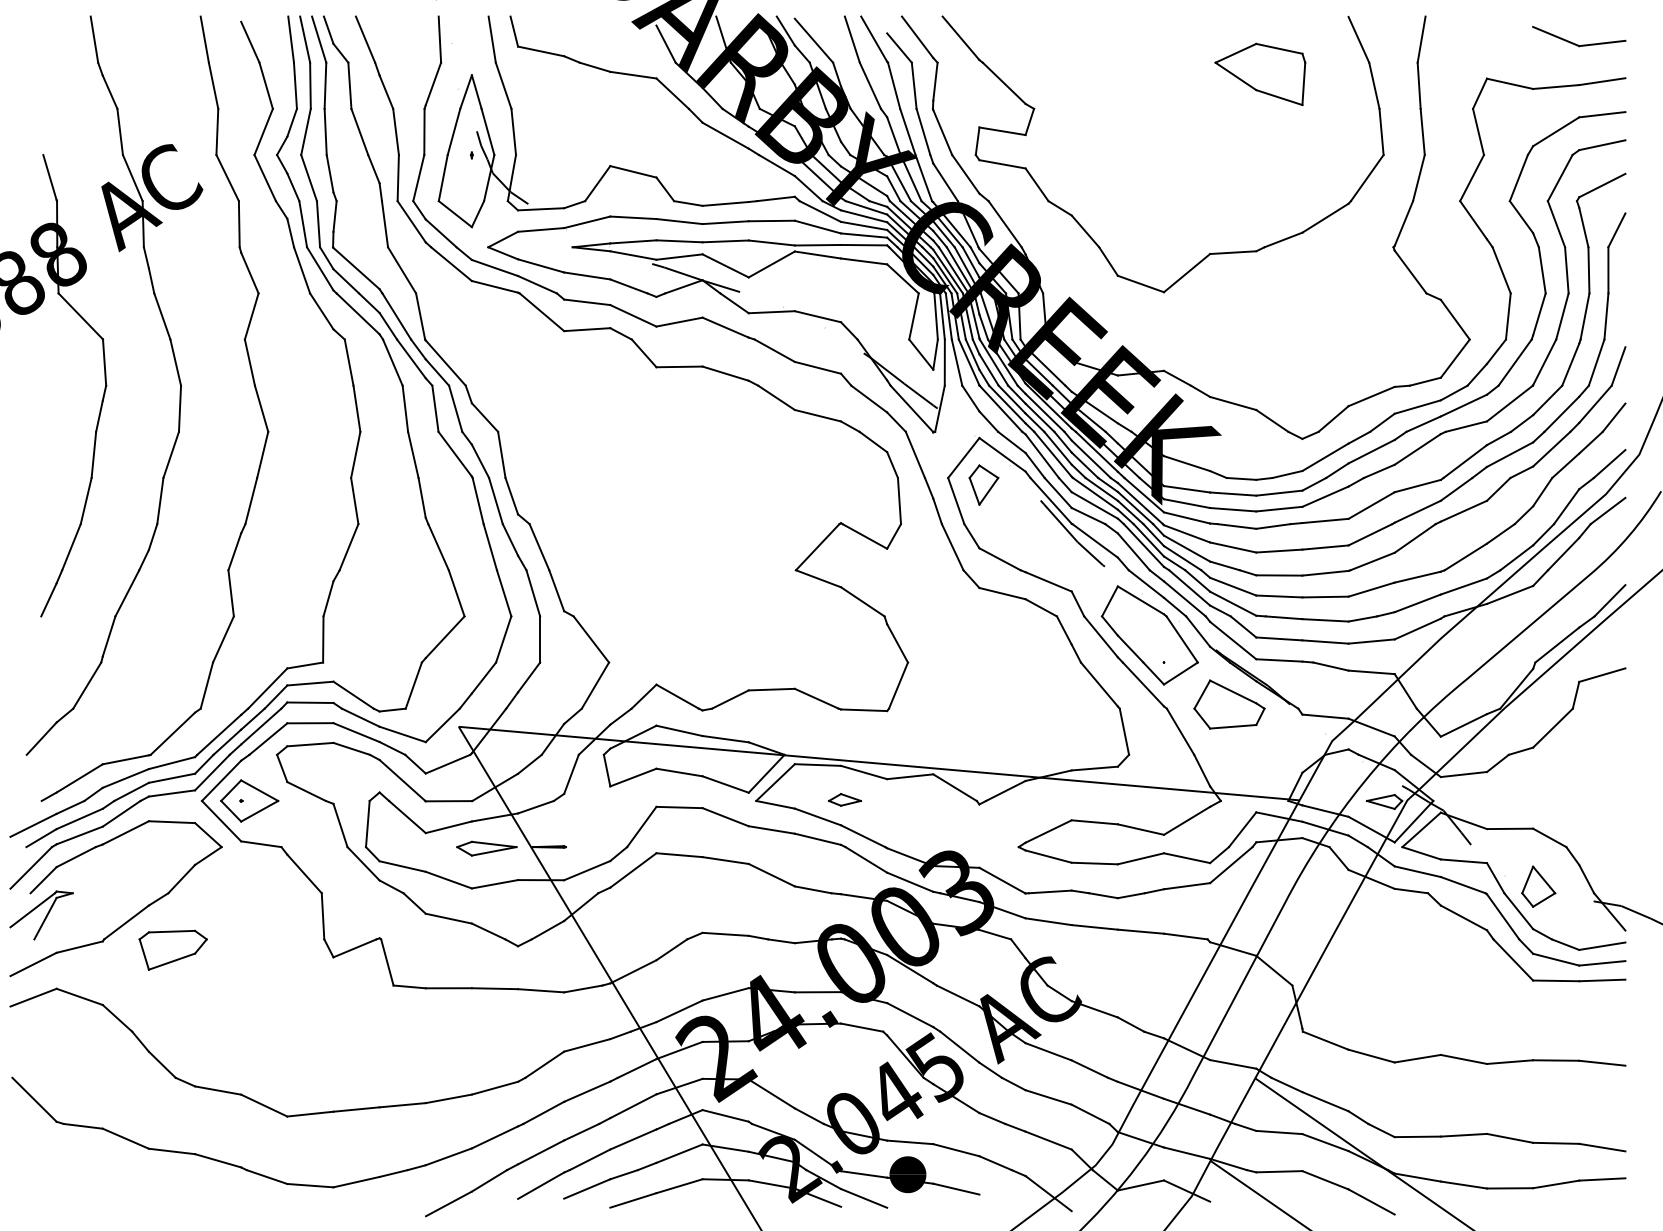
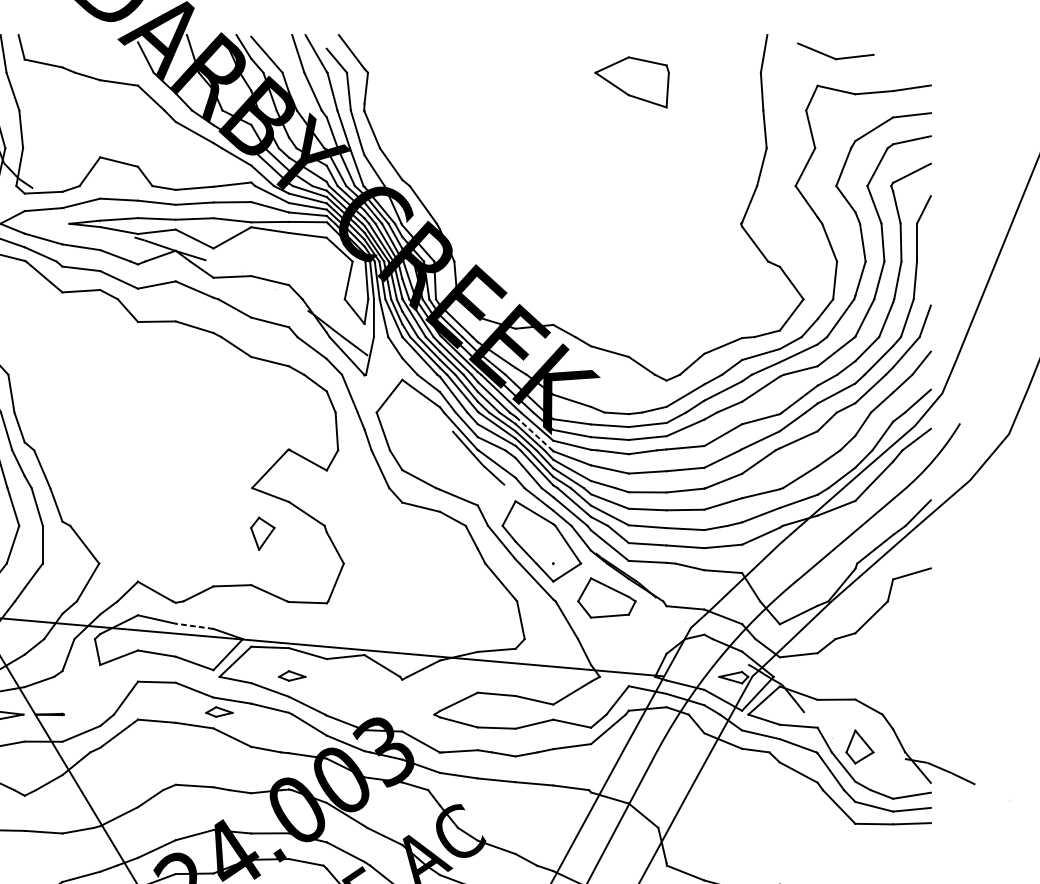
part: (1575, 43) -> (832, 57), moved
part: (1079, 222) -> (484, 203), removed
part: (983, 484) -> (262, 533), moved
line: (1140, 503) -> (534, 433), solid -> dashed
line: (725, 739) -> (194, 626), solid -> dashed
part: (755, 843) -> (219, 711), added

